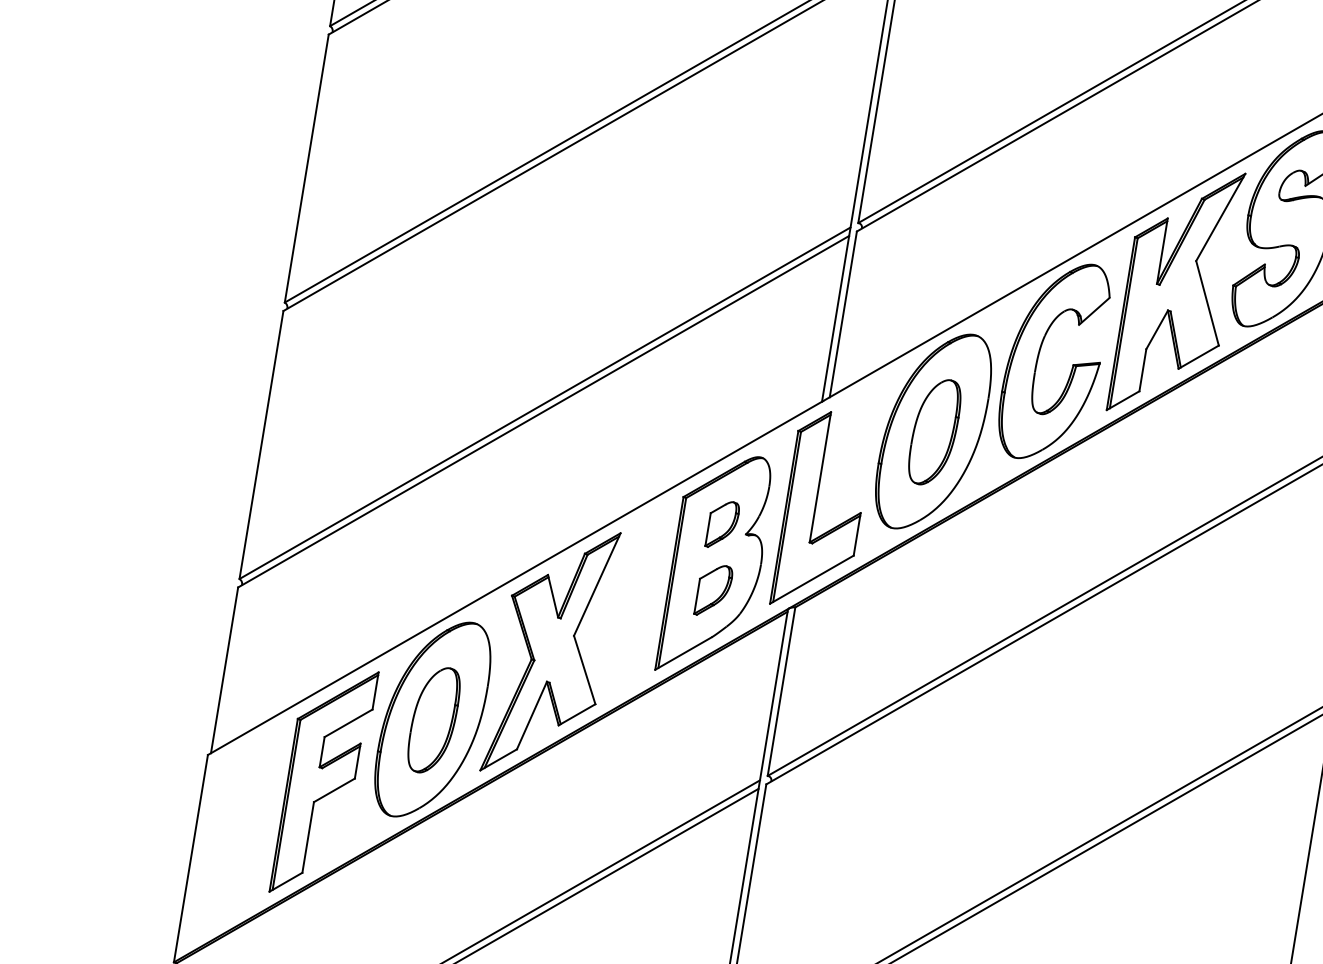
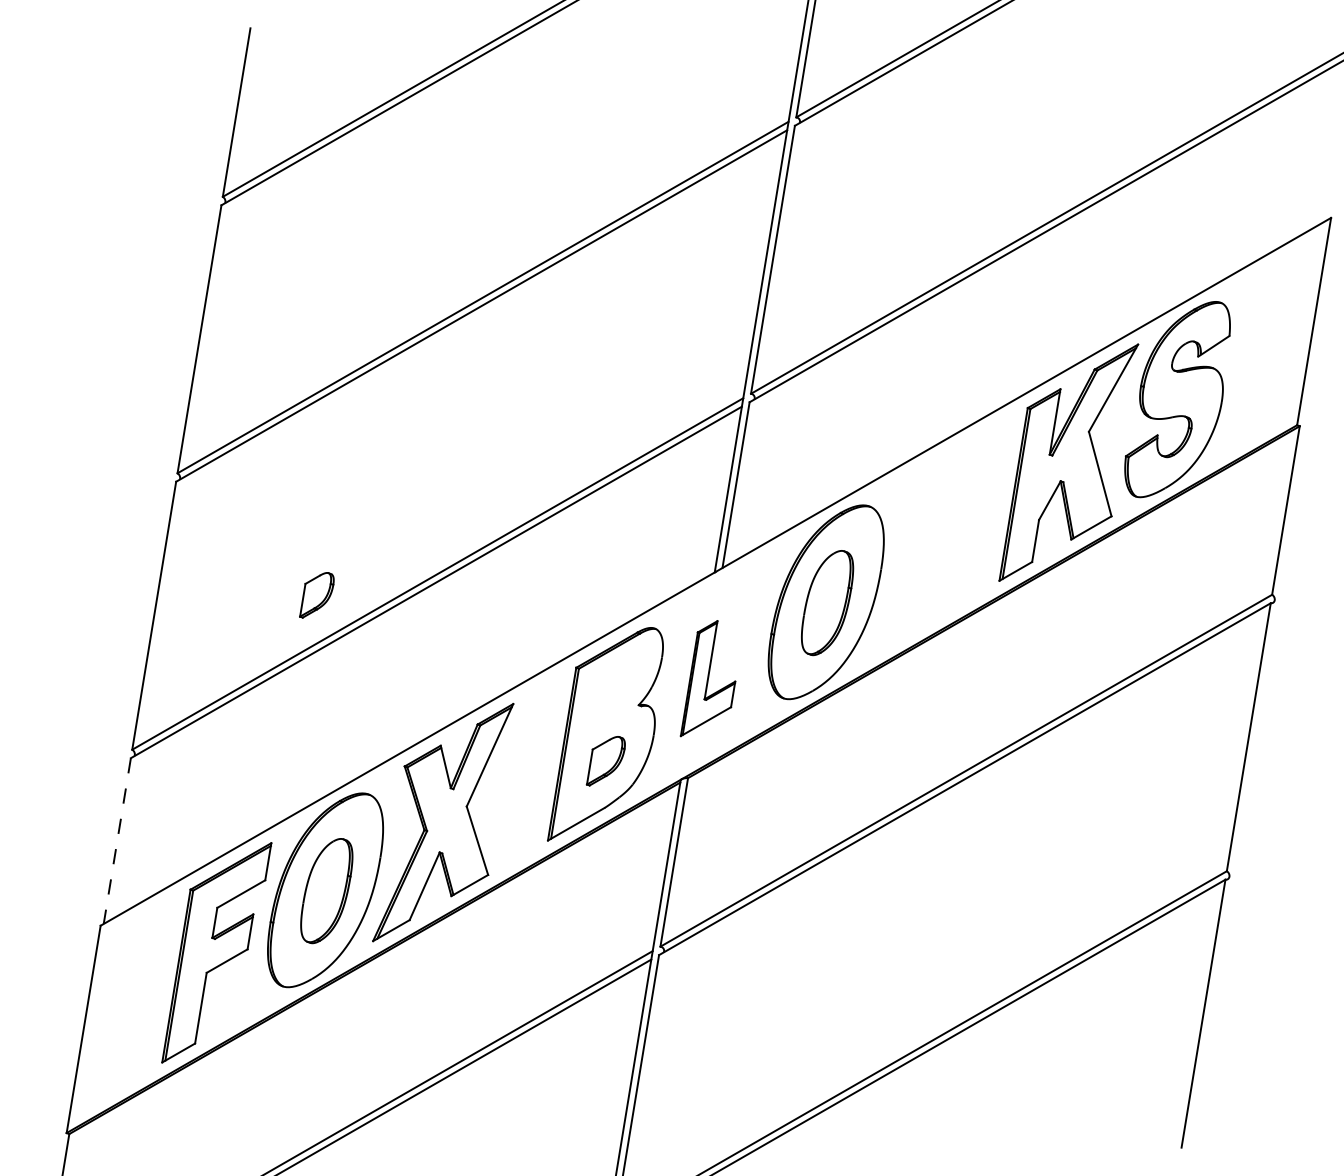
part: (1038, 358) -> (931, 529), removed
part: (814, 507) -> (707, 678), size x0.6
part: (721, 524) -> (316, 595), moved
line: (224, 670) -> (117, 841), solid -> dashed

